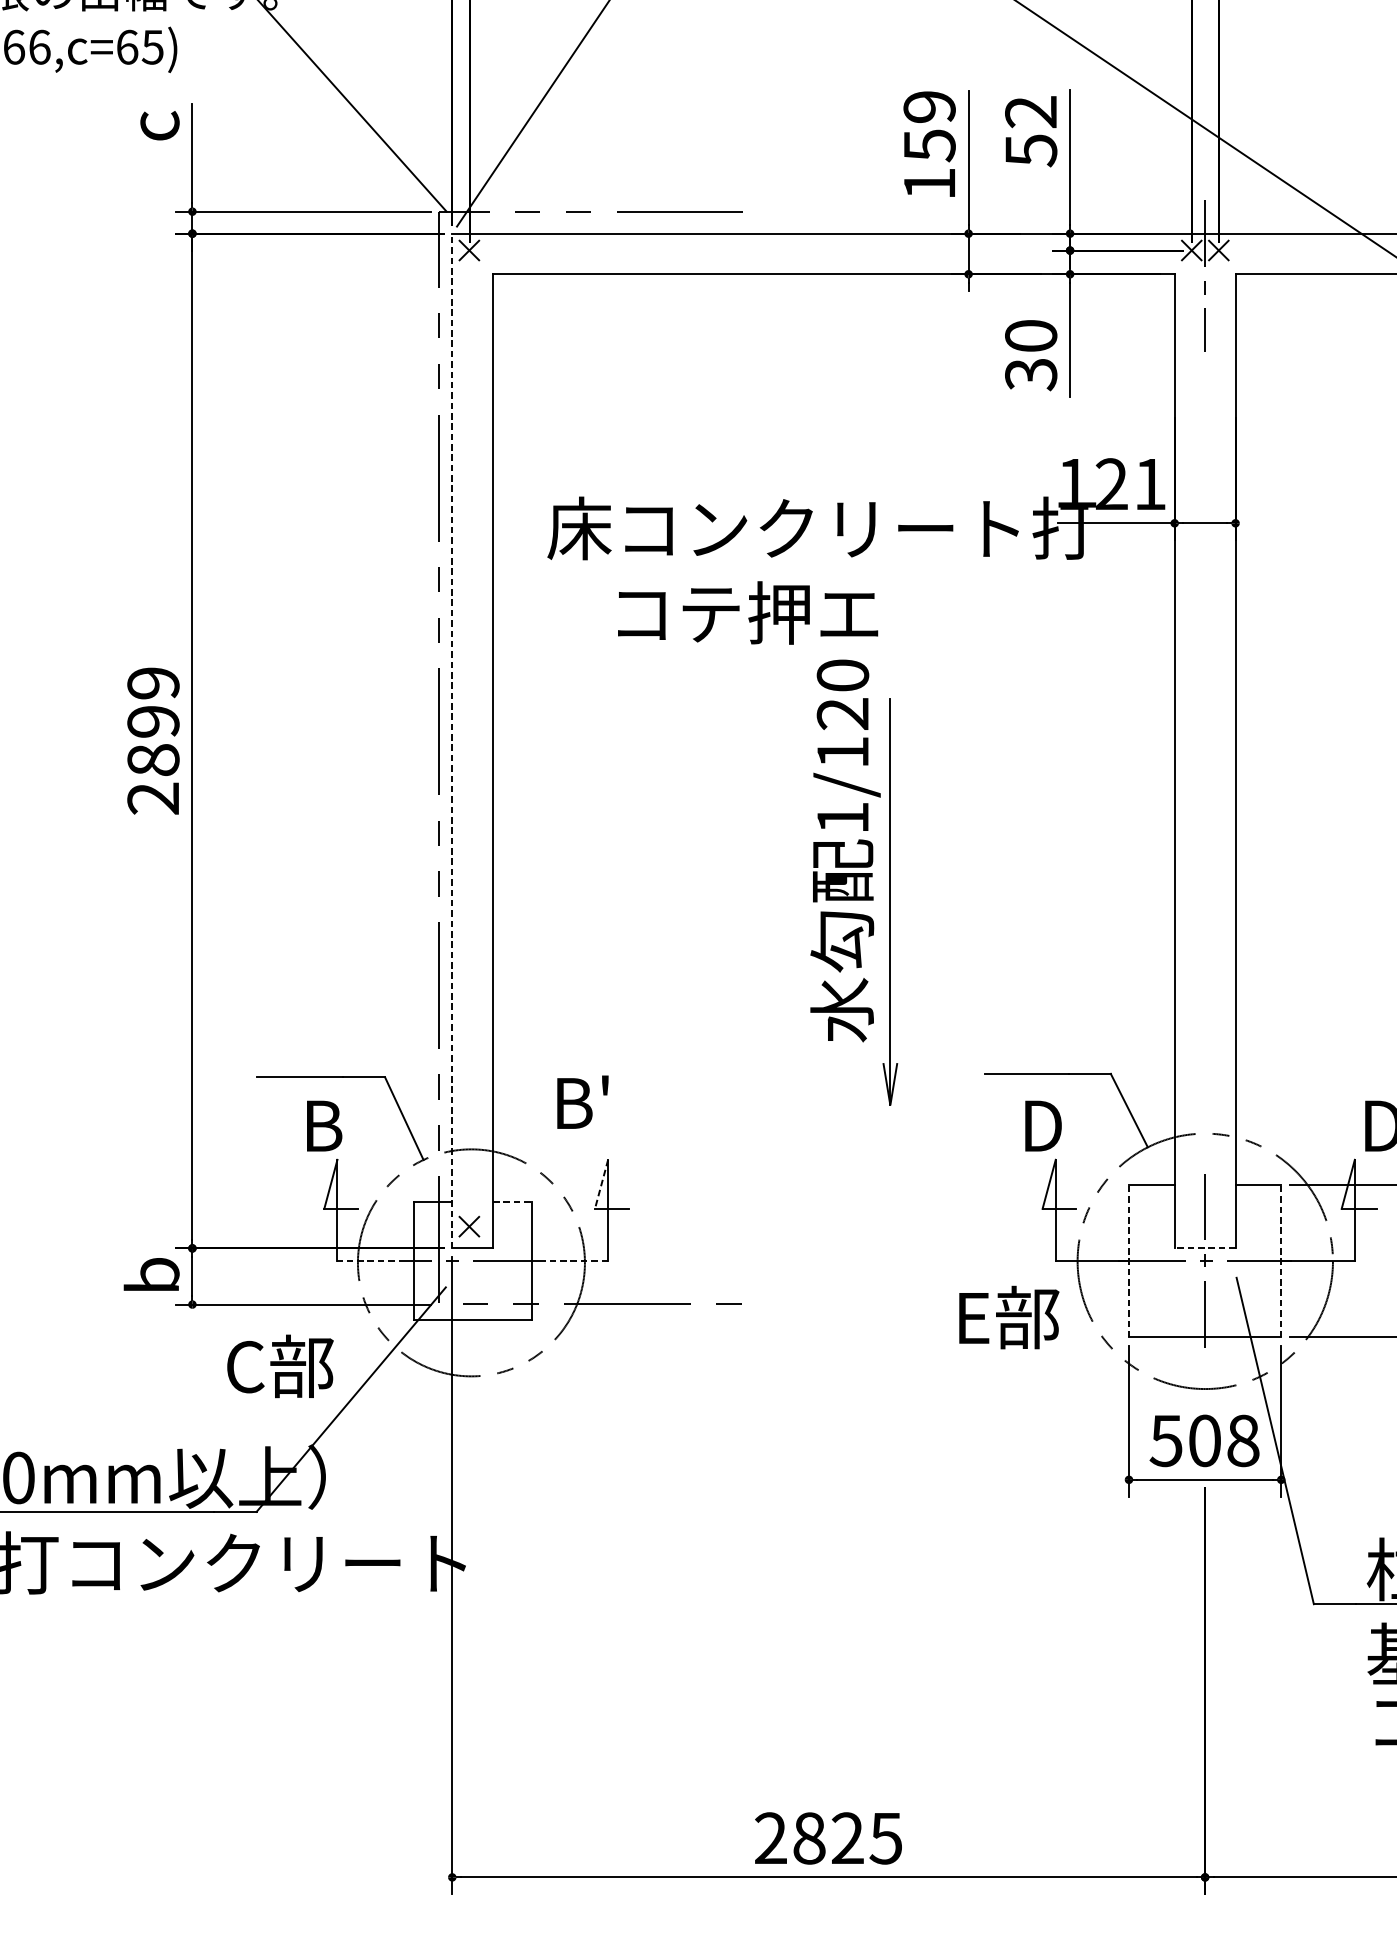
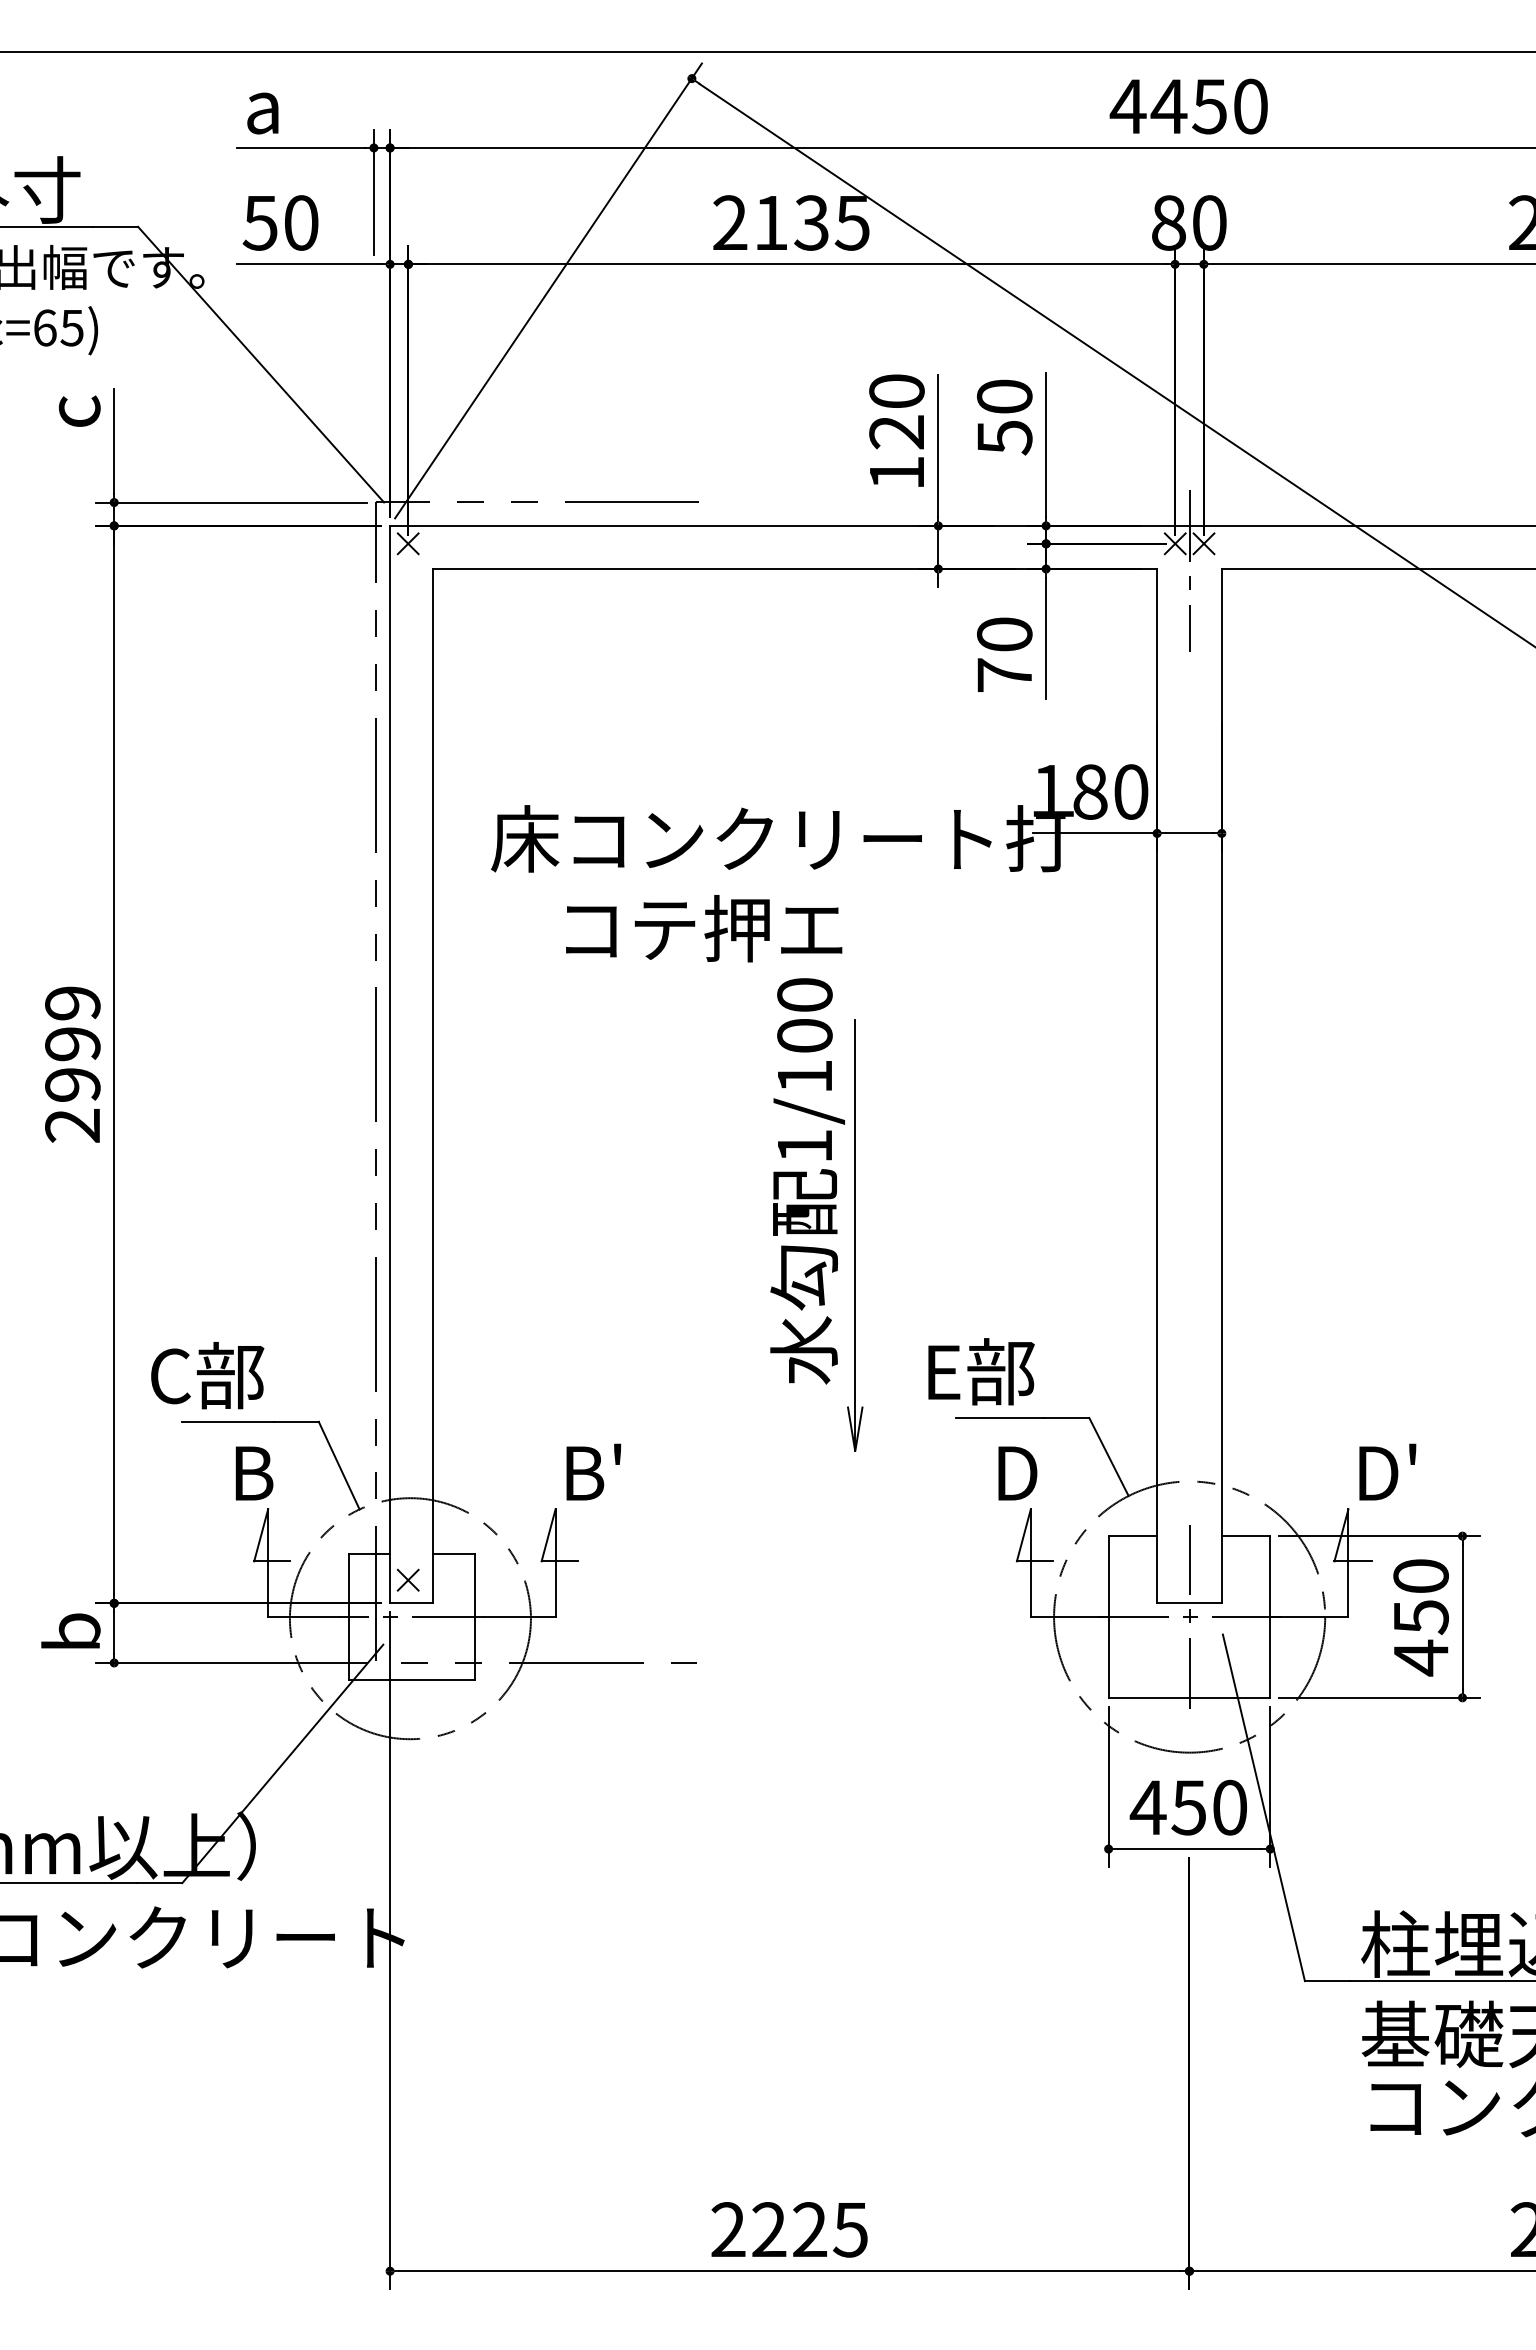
text: (1030, 111) -> (1004, 396), 52 -> 50
text: (929, 126) -> (896, 412), 159 -> 120
text: (1030, 374) -> (1004, 675), 30 -> 70
text: (1130, 483) -> (1110, 791), 121 -> 180
text: (842, 713) -> (804, 1035), 1/120 -> 1/100
line: (452, 740) -> (390, 1064), dashed -> solid
text: (153, 759) -> (72, 1084), 2899 -> 2999
text: (582, 1101) -> (593, 1471), moved
line: (601, 1184) -> (548, 1535), dashed -> solid
line: (512, 1202) -> (454, 1554), dashed -> solid
line: (1205, 1248) -> (1189, 1603), dashed -> solid
line: (371, 1261) -> (304, 1617), dashed -> solid
line: (574, 1261) -> (519, 1617), dashed -> solid
line: (1128, 1261) -> (1108, 1617), dashed -> solid
line: (1281, 1261) -> (1270, 1617), dashed -> solid
text: (1009, 1317) -> (981, 1371), moved
text: (280, 1366) -> (207, 1375), moved
text: (1204, 1440) -> (1188, 1807), 508 -> 450
text: (809, 1838) -> (769, 2229), 2825 -> 2225

